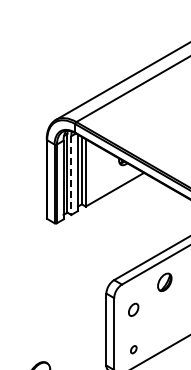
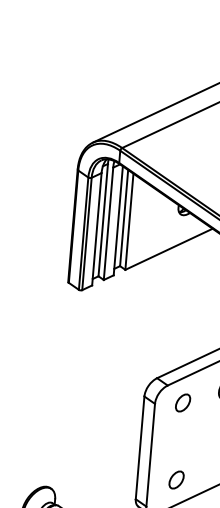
line: (71, 176) -> (108, 225), dashed -> solid
part: (133, 309) -> (182, 402), moved
part: (133, 349) -> (176, 479), size x1.67

